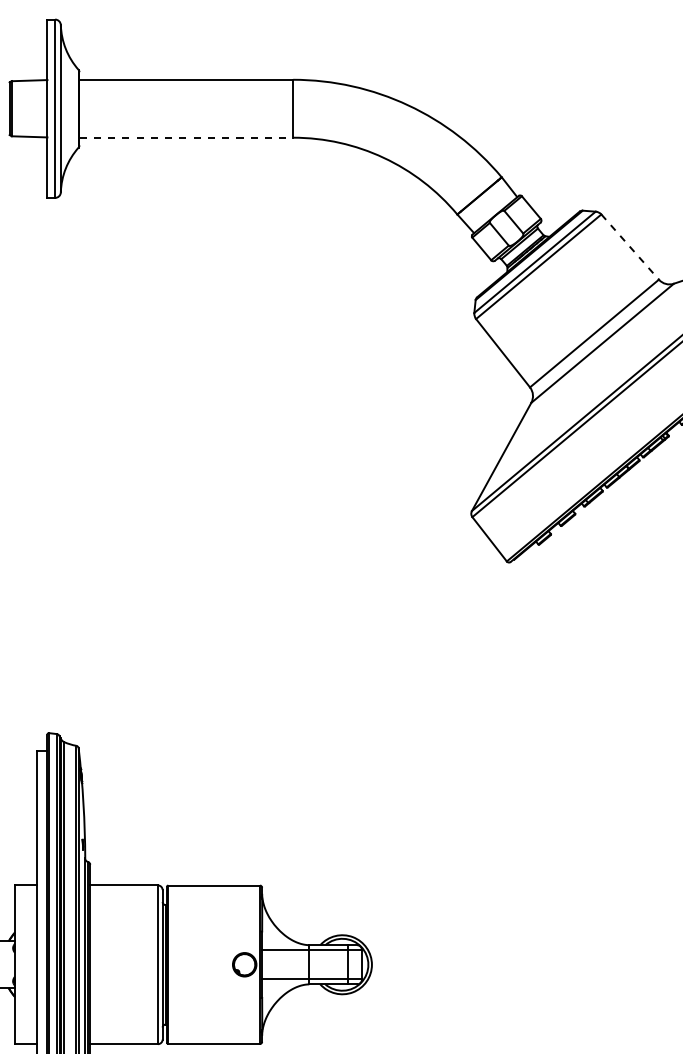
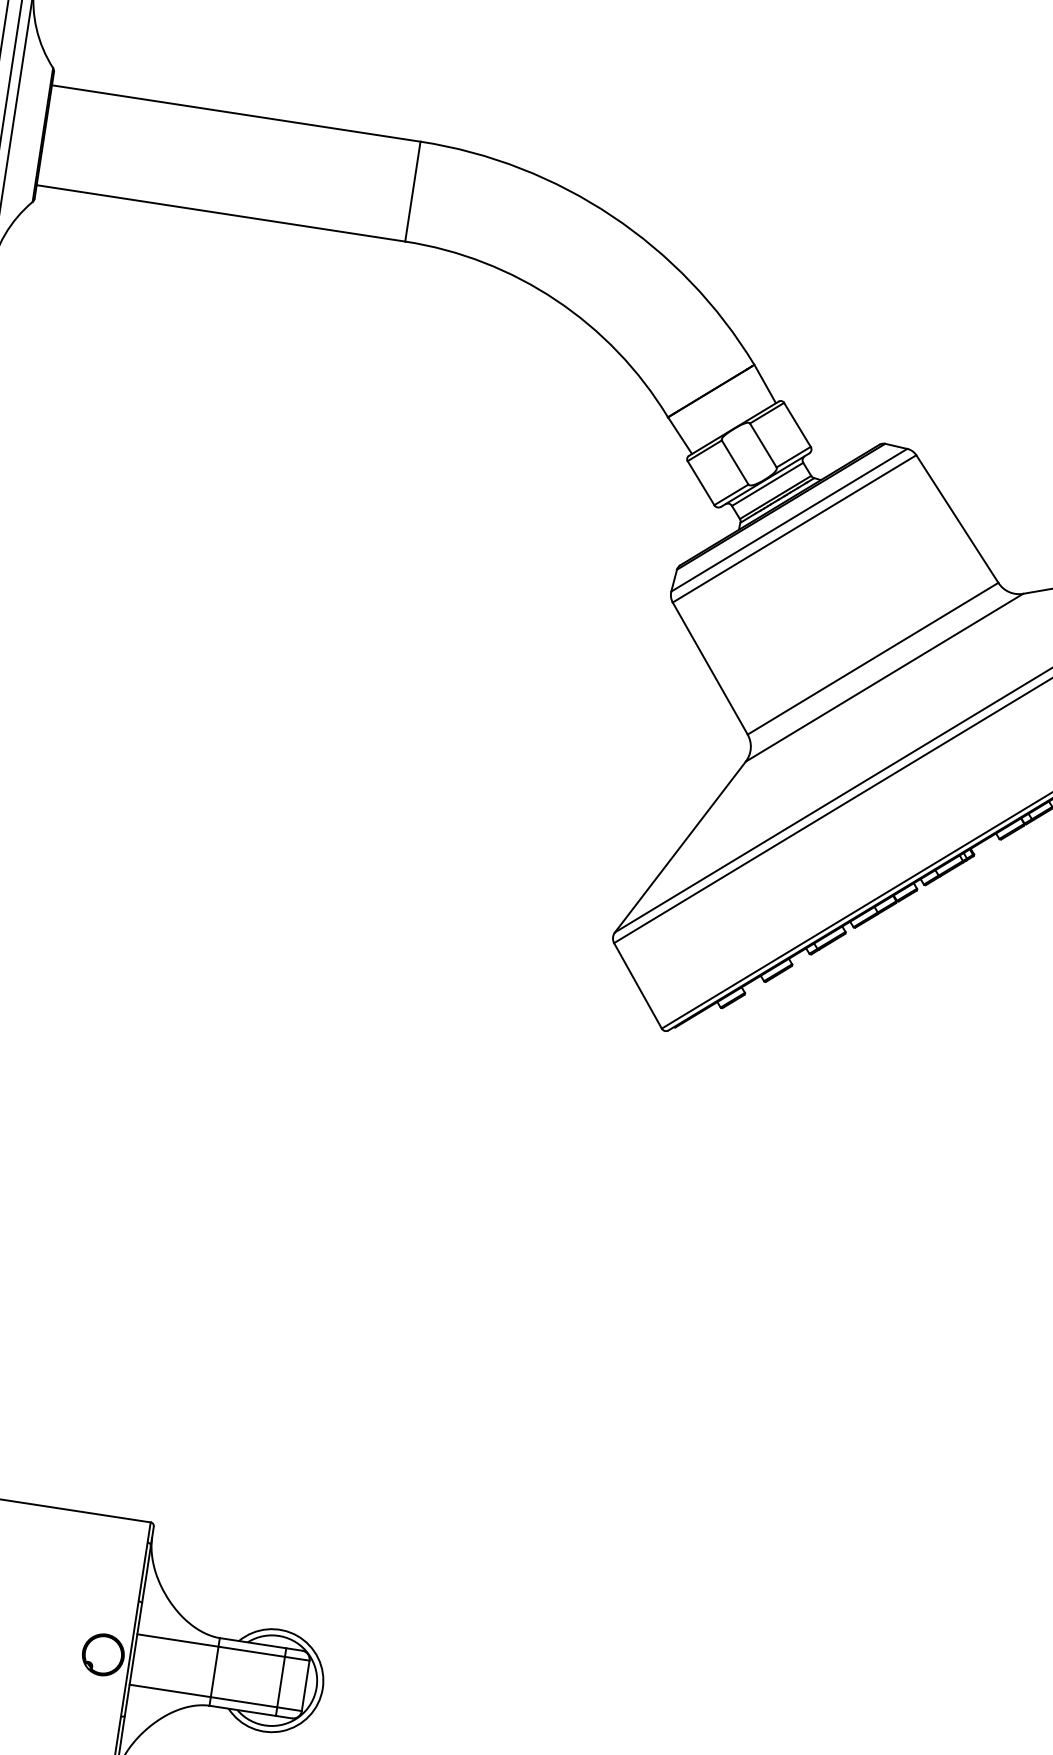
line: (186, 137) -> (221, 213), dashed -> solid
line: (630, 247) -> (957, 519), dashed -> solid

